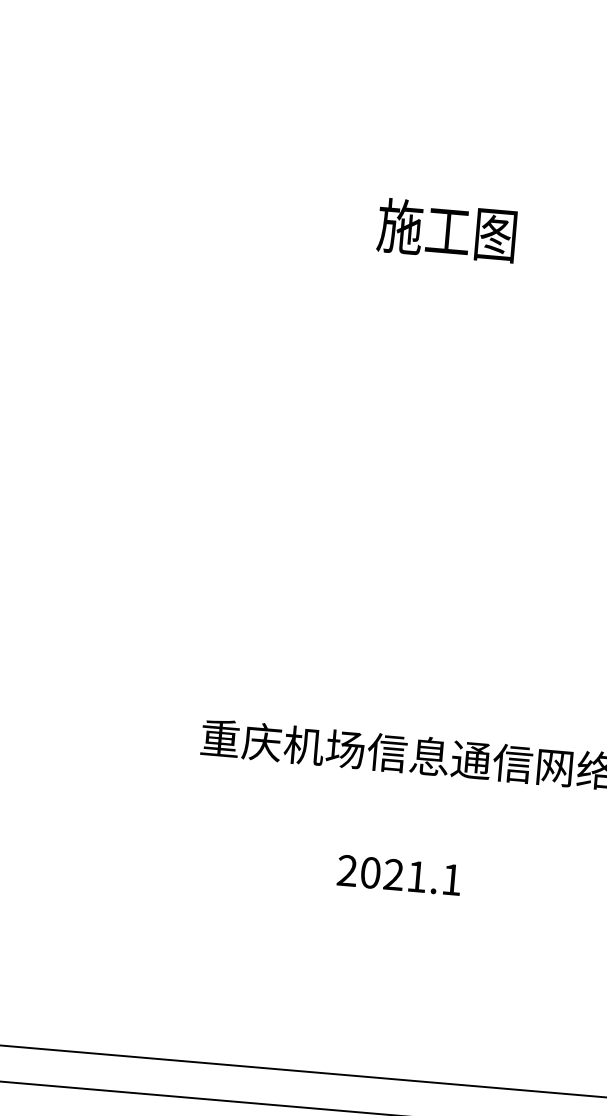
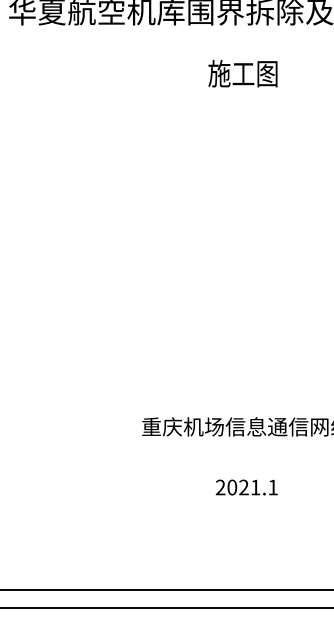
text: (446, 230) -> (242, 73), moved

